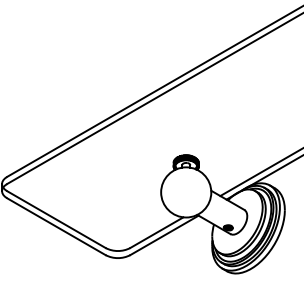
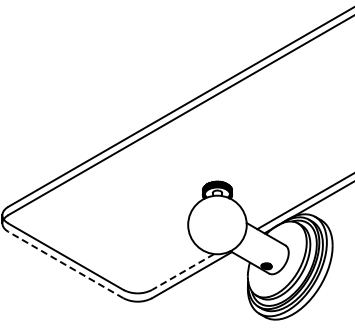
line: (56, 226) -> (65, 264), solid -> dashed
line: (157, 232) -> (183, 271), solid -> dashed

